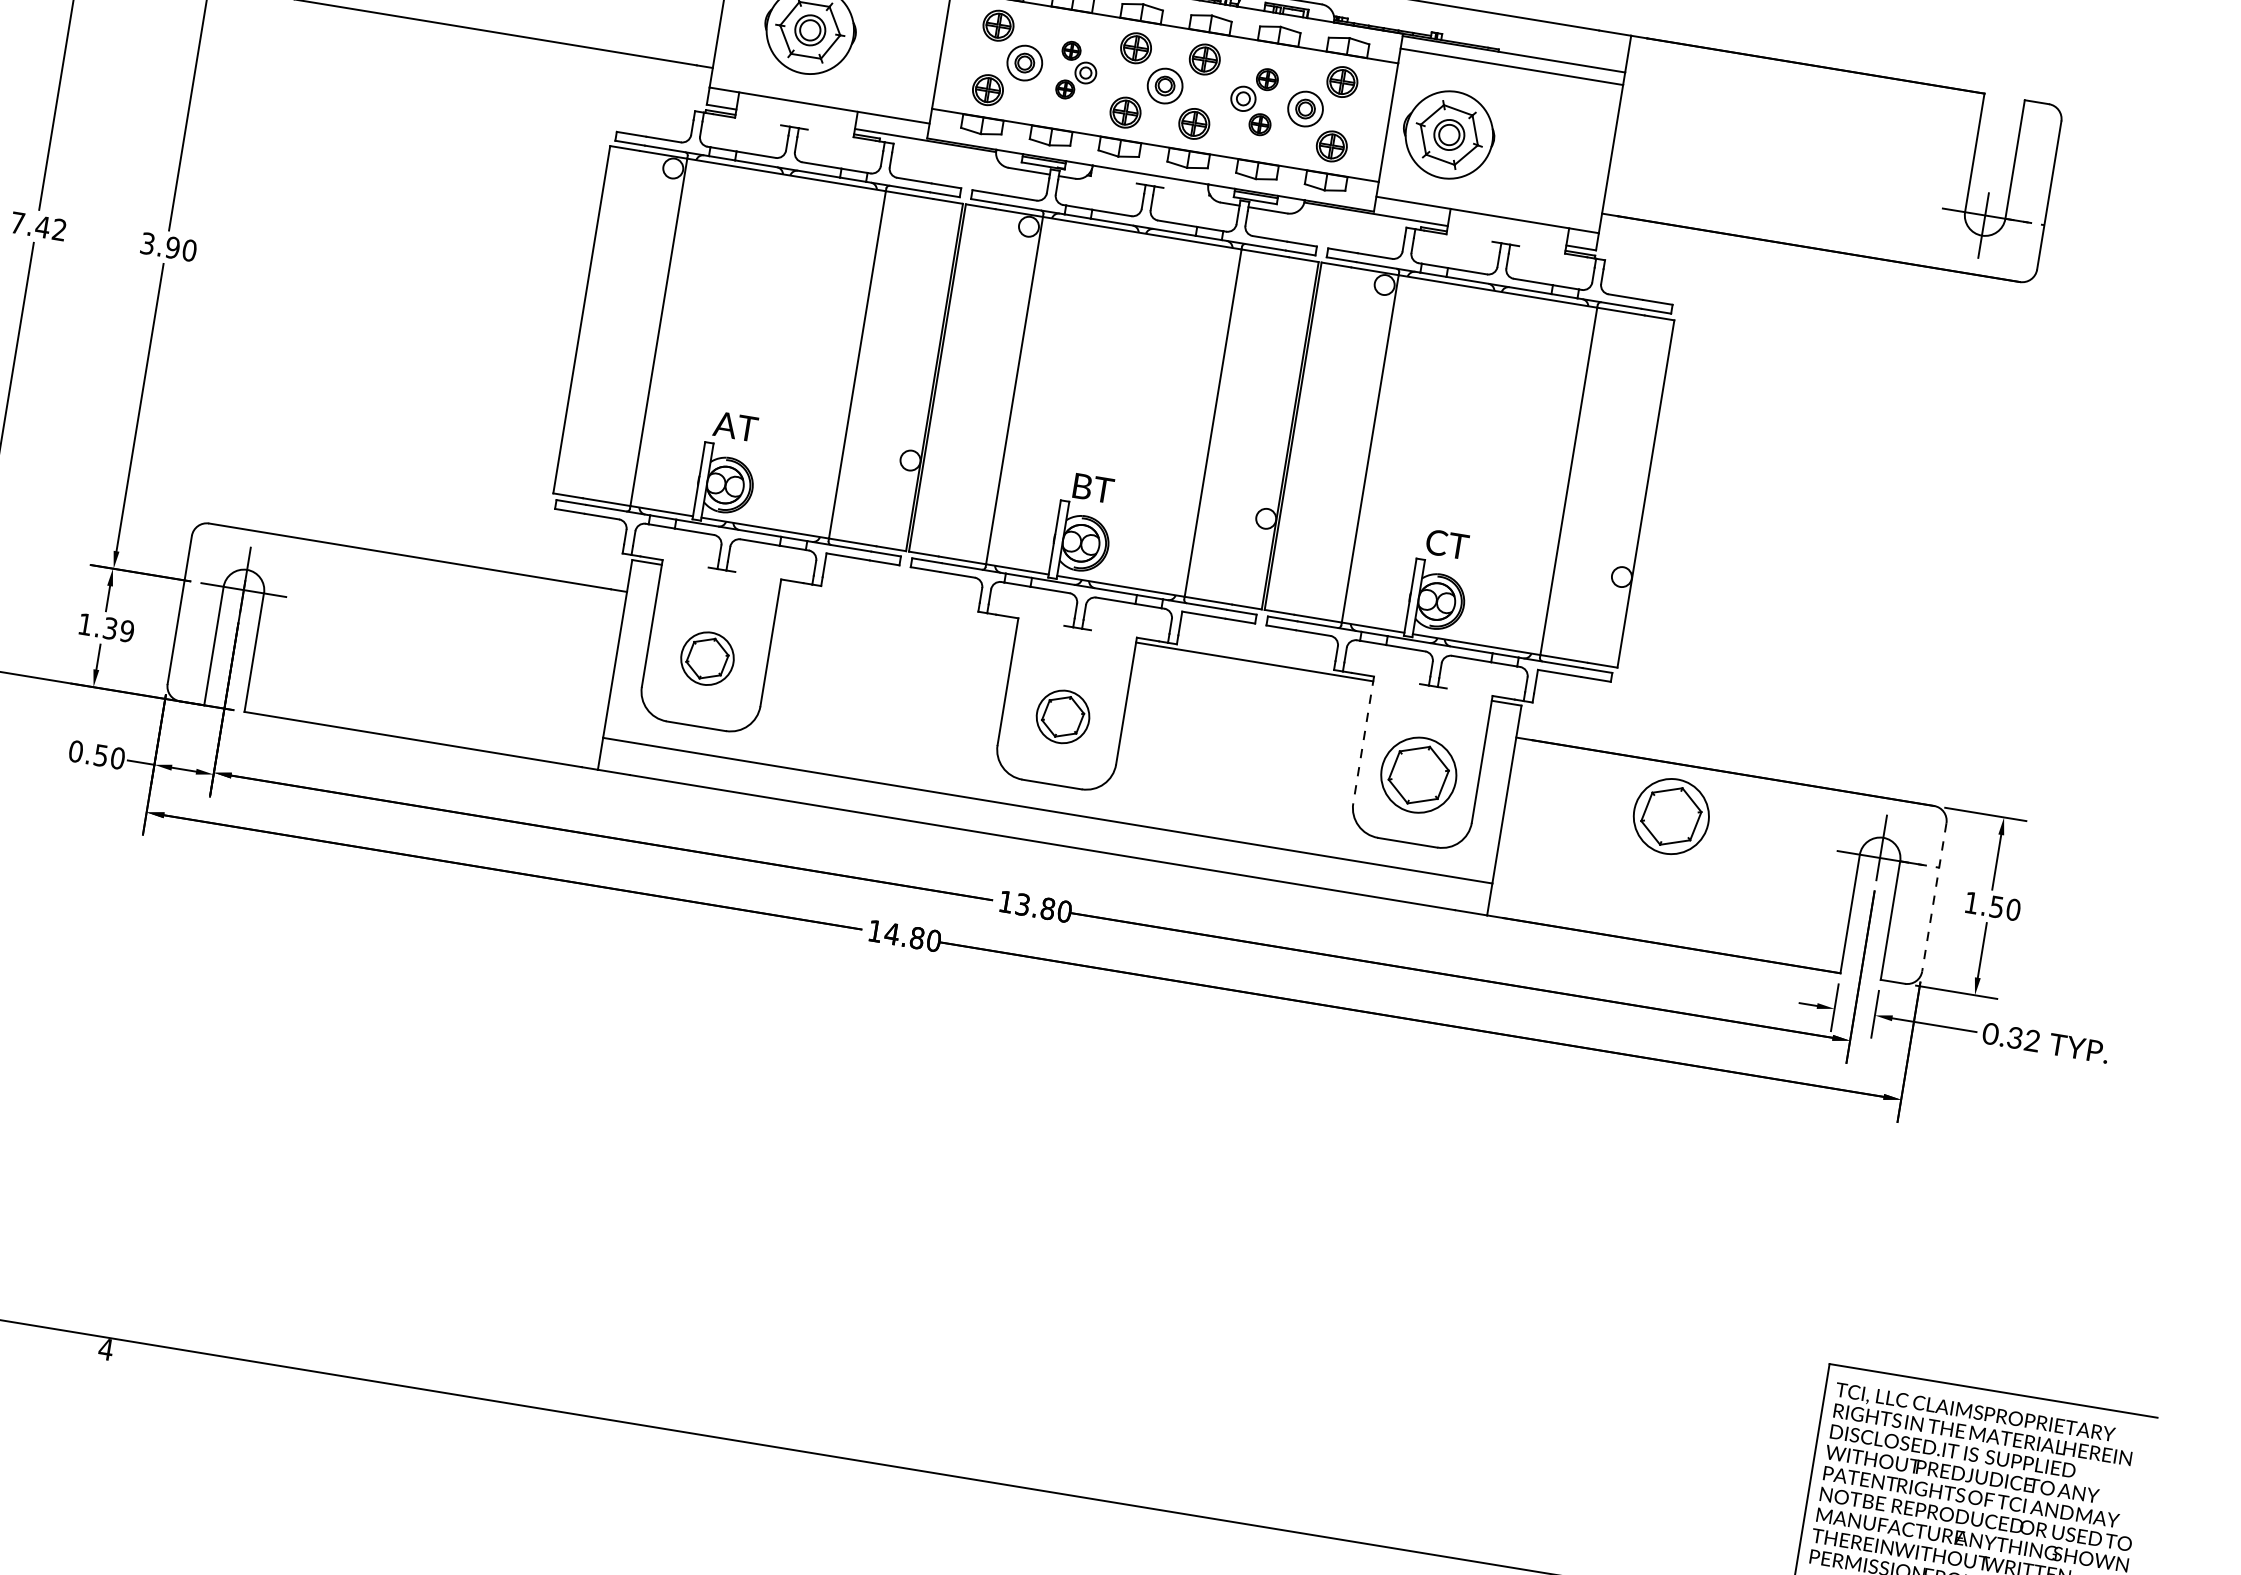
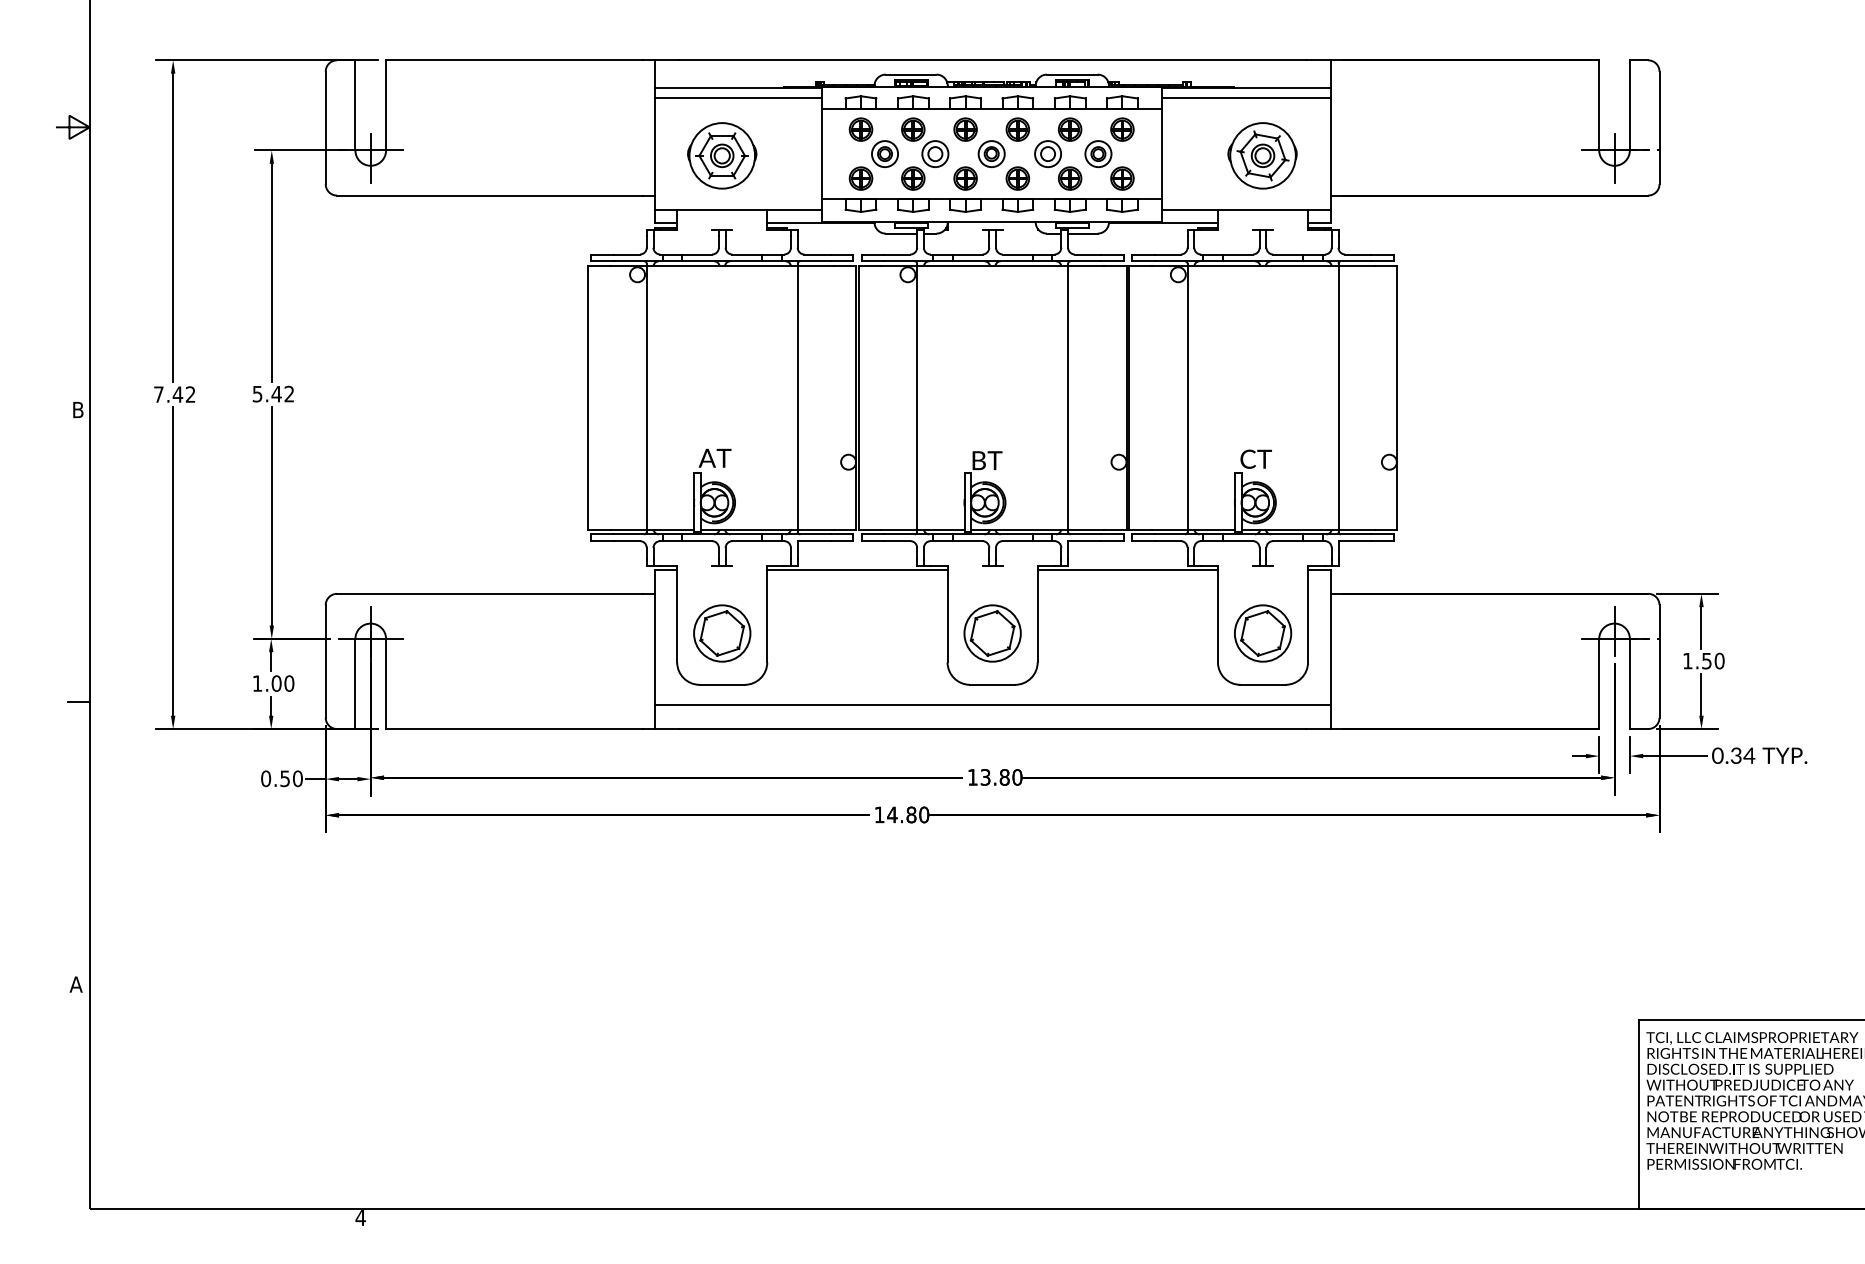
part: (1078, 71) -> (925, 153), size x1.67
part: (1253, 99) -> (1058, 153), size x1.43
part: (1448, 134) -> (1262, 155), moved
text: (168, 246) -> (273, 393), 3.90 -> 5.42
line: (899, 603) -> (857, 569), added
text: (118, 629) -> (282, 683), 1.39 -> 1.00
part: (707, 658) -> (722, 633), size x1.43
part: (1062, 716) -> (992, 633), size x1.43
line: (1362, 740) -> (1217, 614), dashed -> solid
part: (1671, 816) -> (1455, 633), removed
line: (1934, 897) -> (1659, 661), dashed -> solid
text: (2032, 1040) -> (1749, 755), 0.32 -> 0.34

